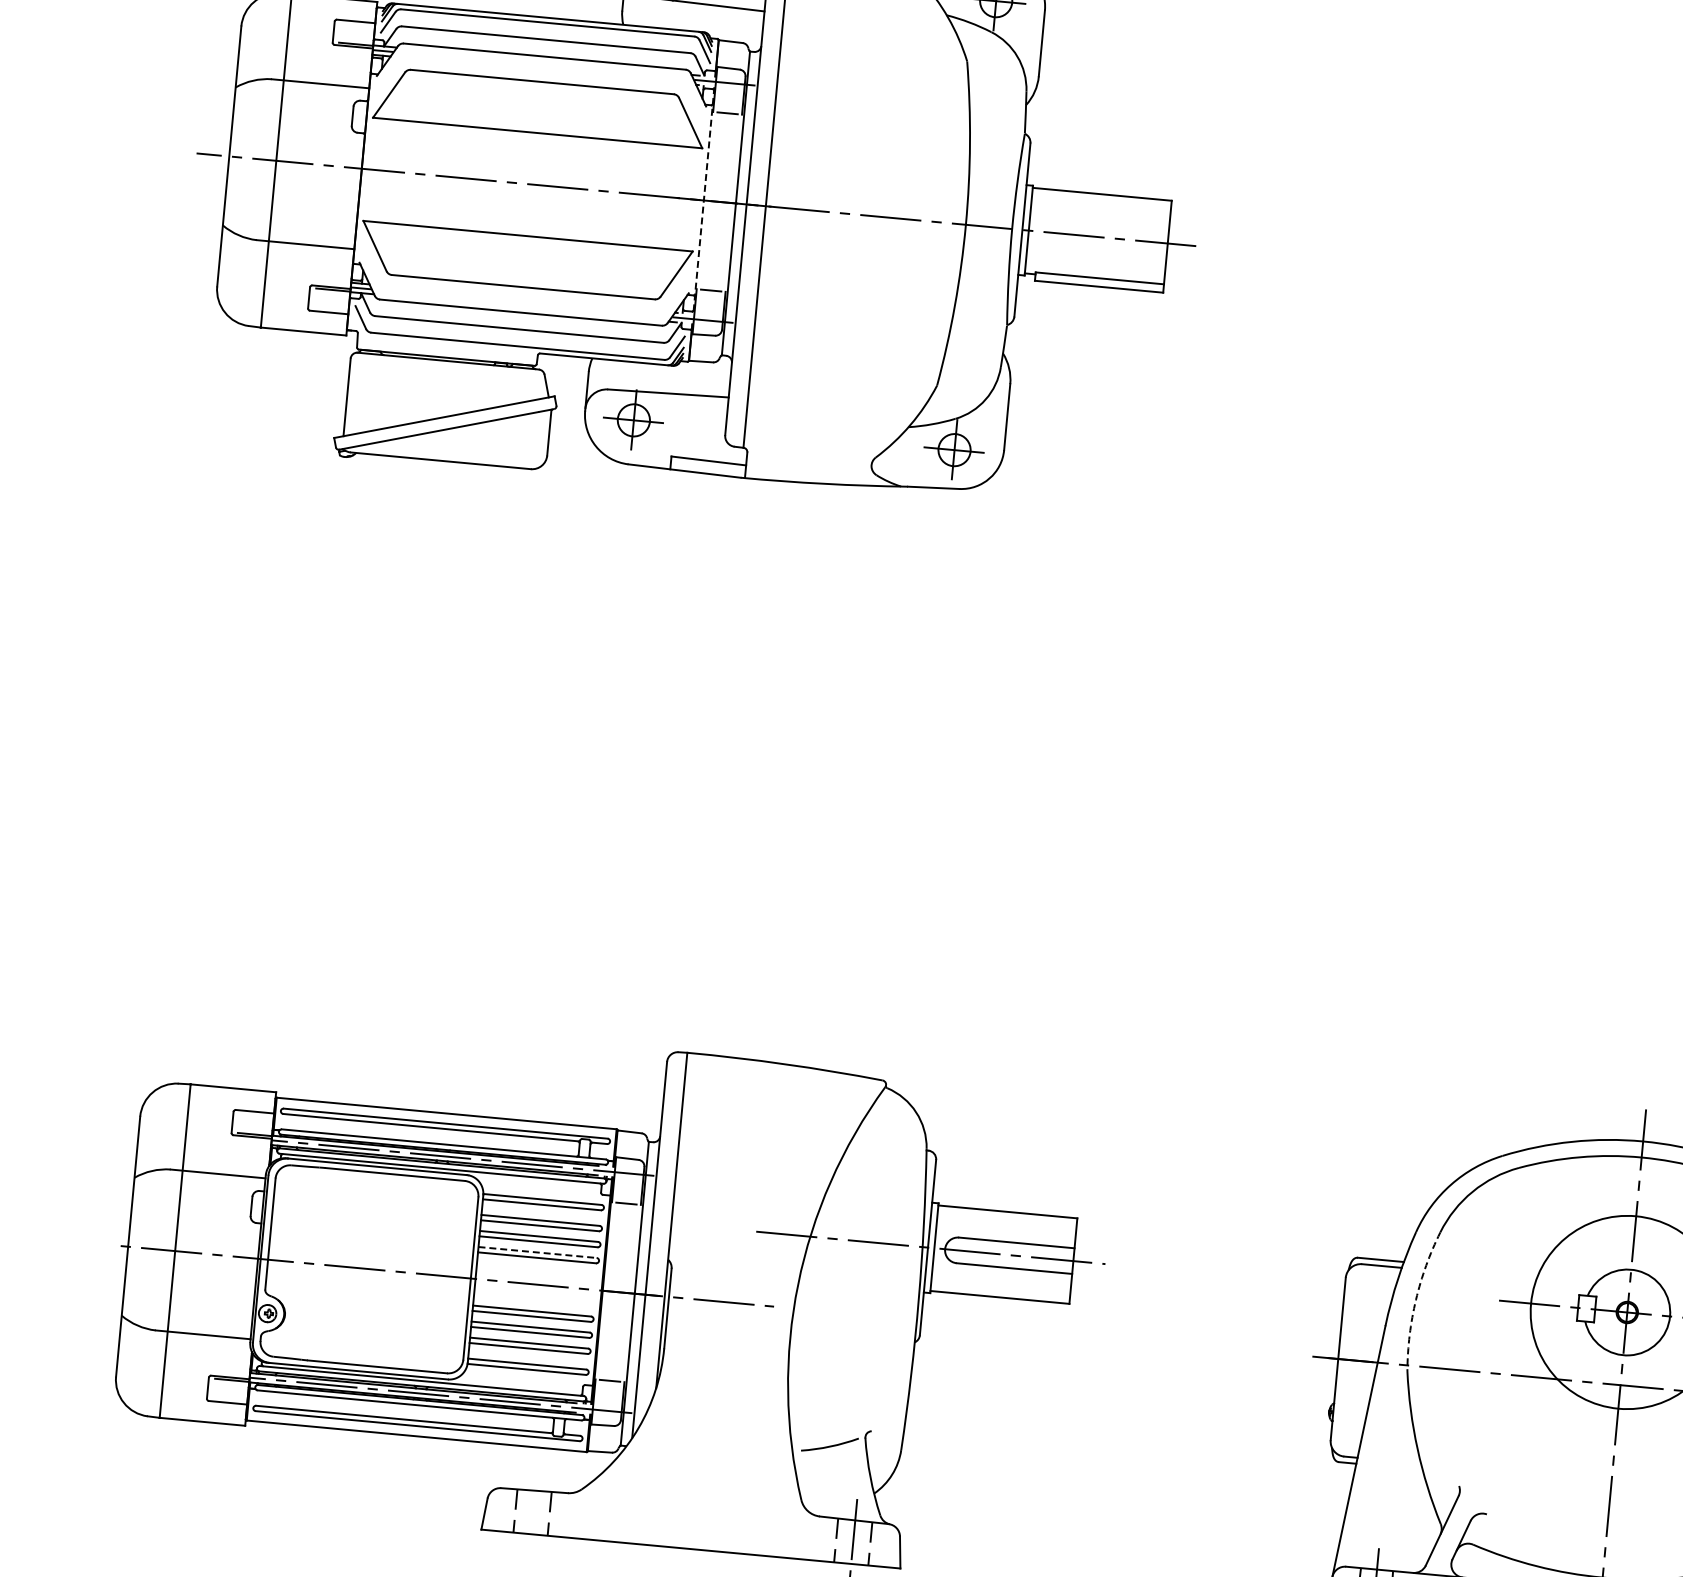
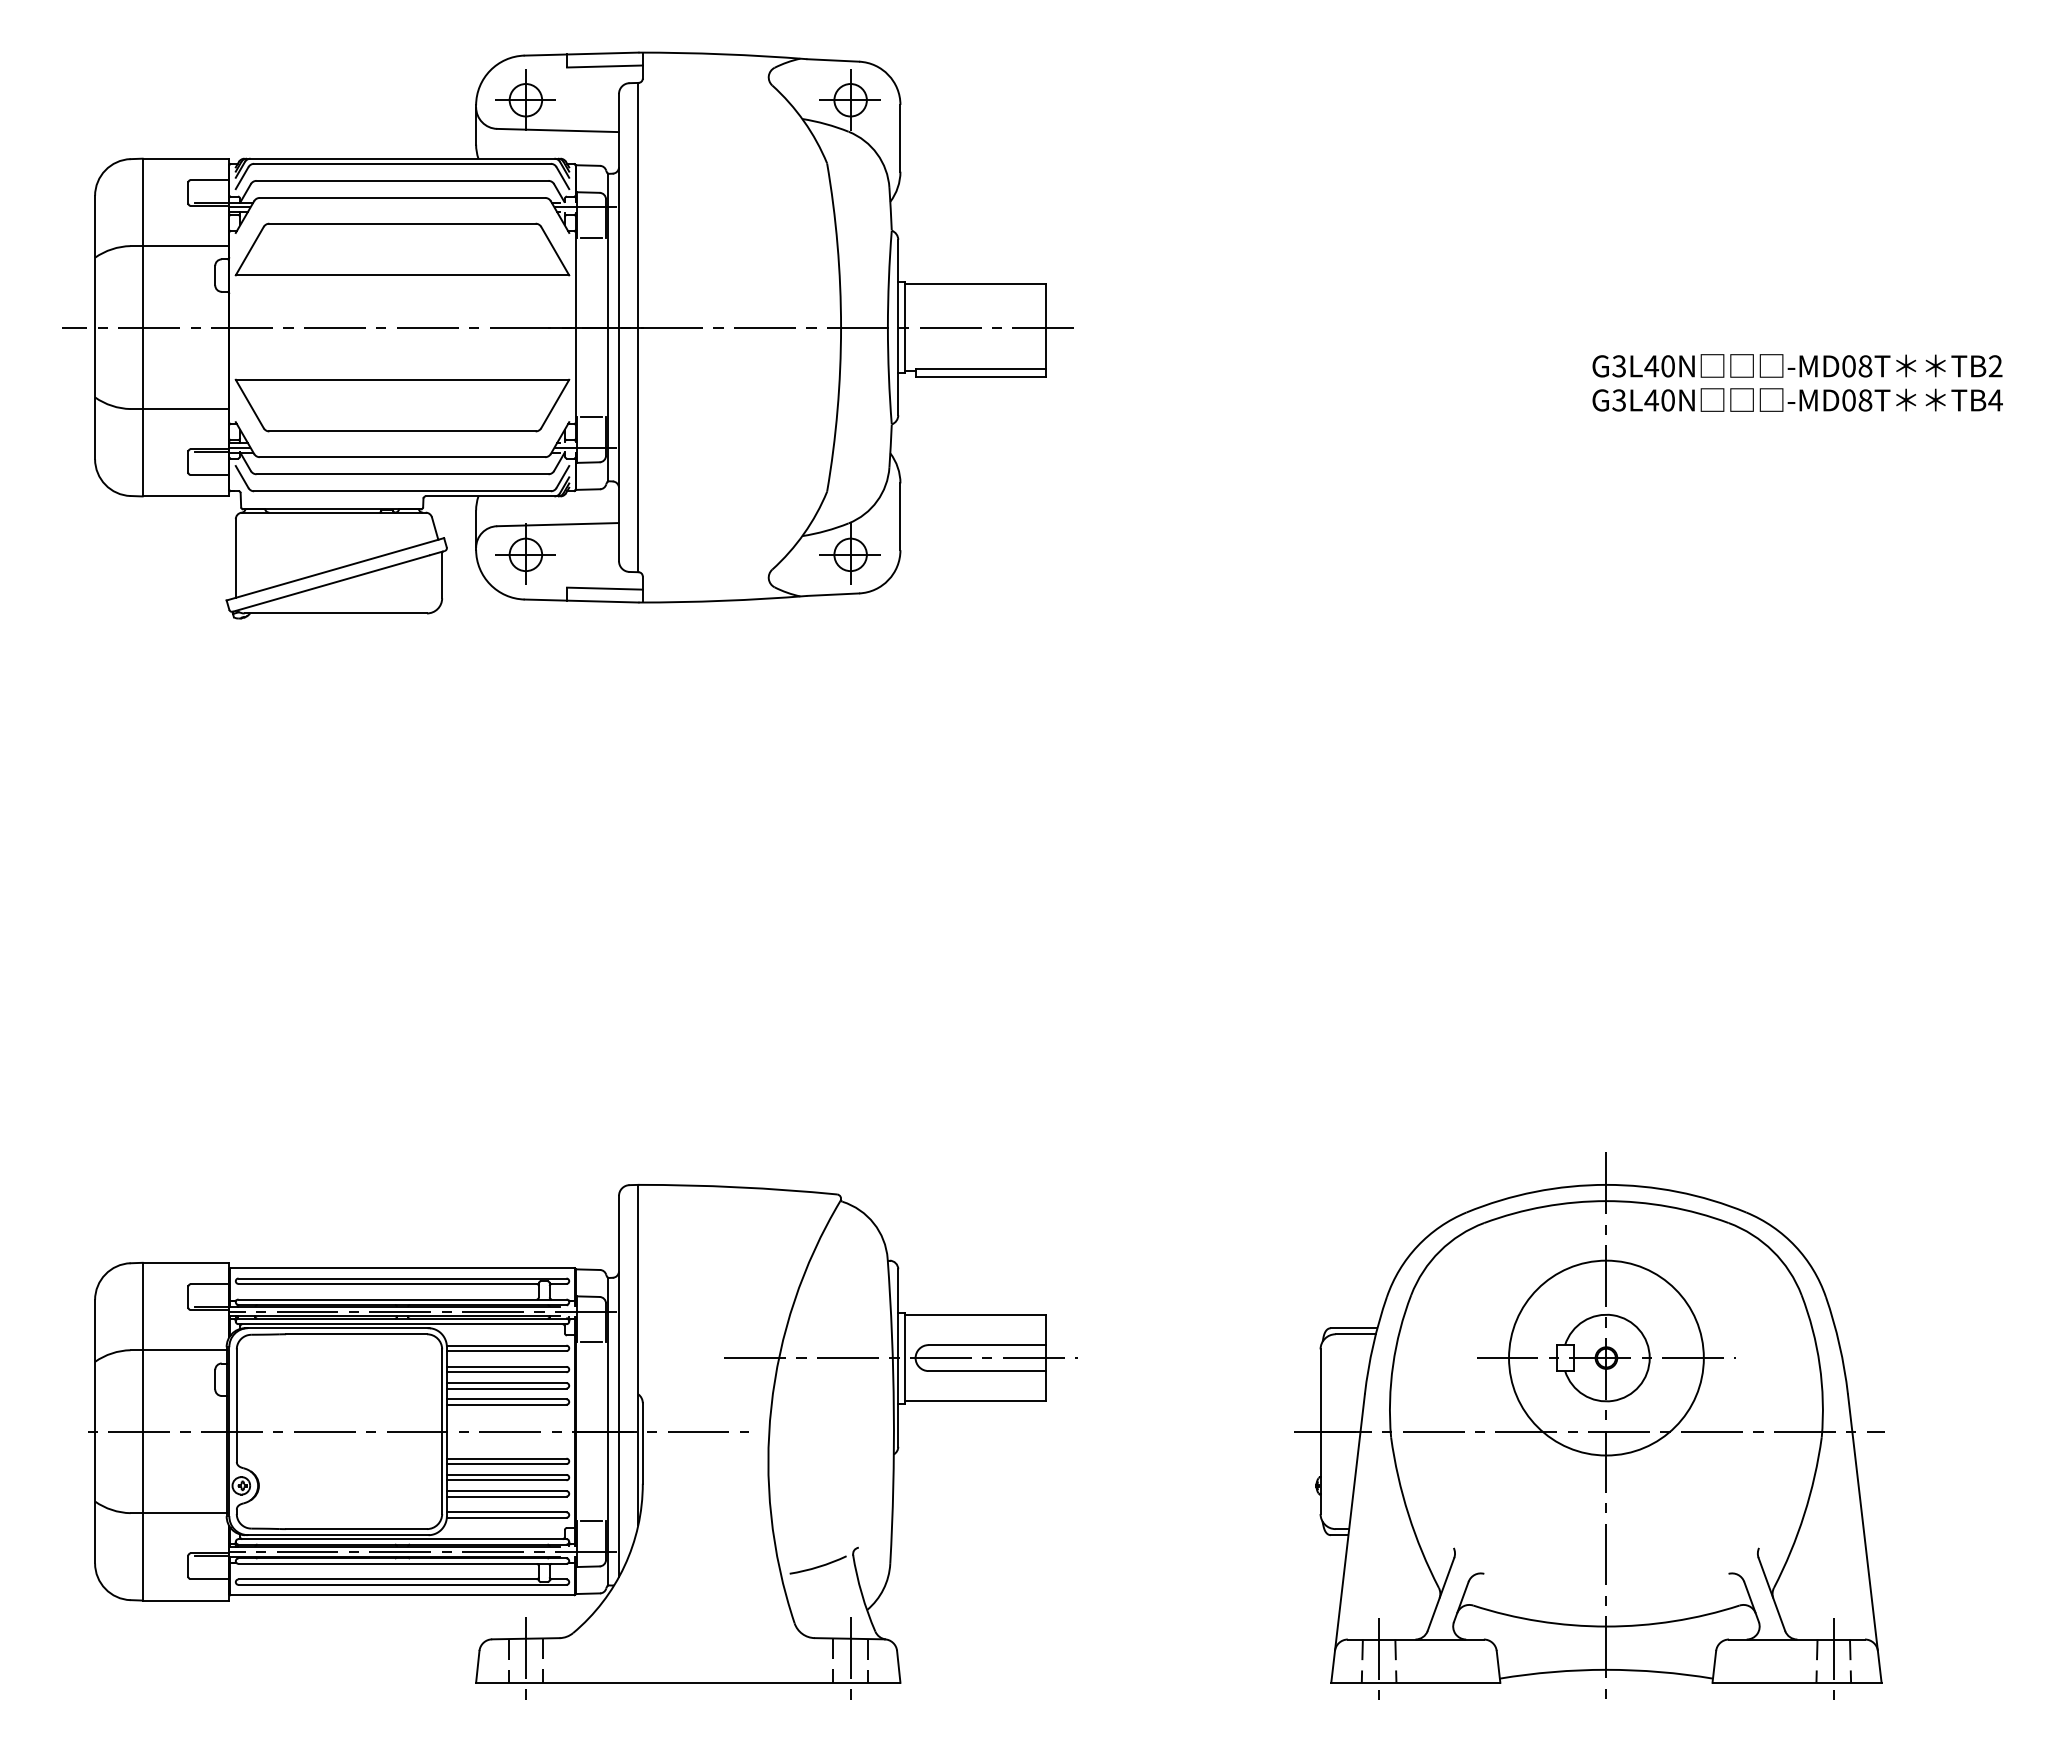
line: (703, 200) -> (575, 327), dashed -> solid
line: (537, 1252) -> (506, 1399), dashed -> solid
arc: (1416, 1300) -> (1393, 1365), dashed -> solid
line: (532, 1512) -> (525, 1660), added

